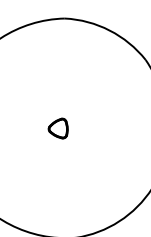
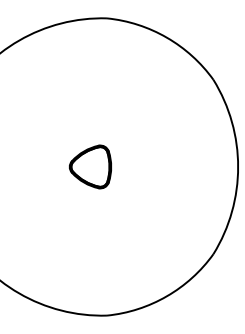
part: (58, 128) -> (90, 166), size x1.6

